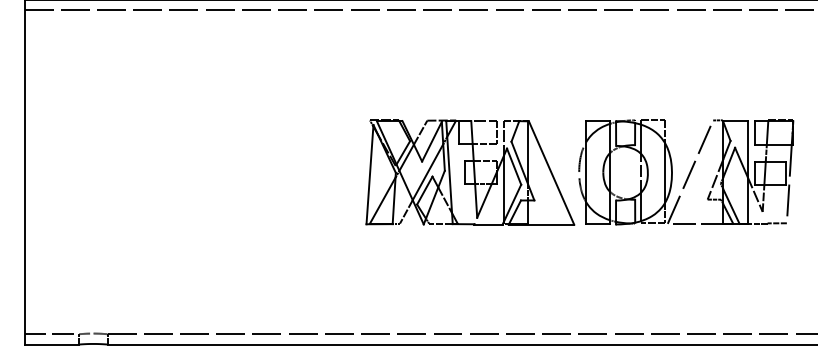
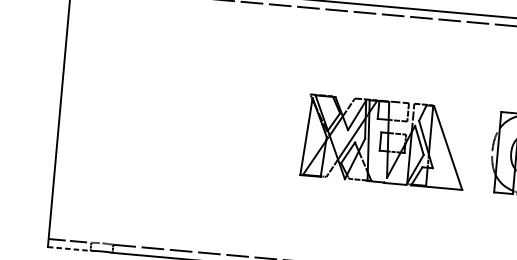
part: (470, 172) -> (385, 141), moved
line: (52, 344) -> (69, 248), solid -> dashed

